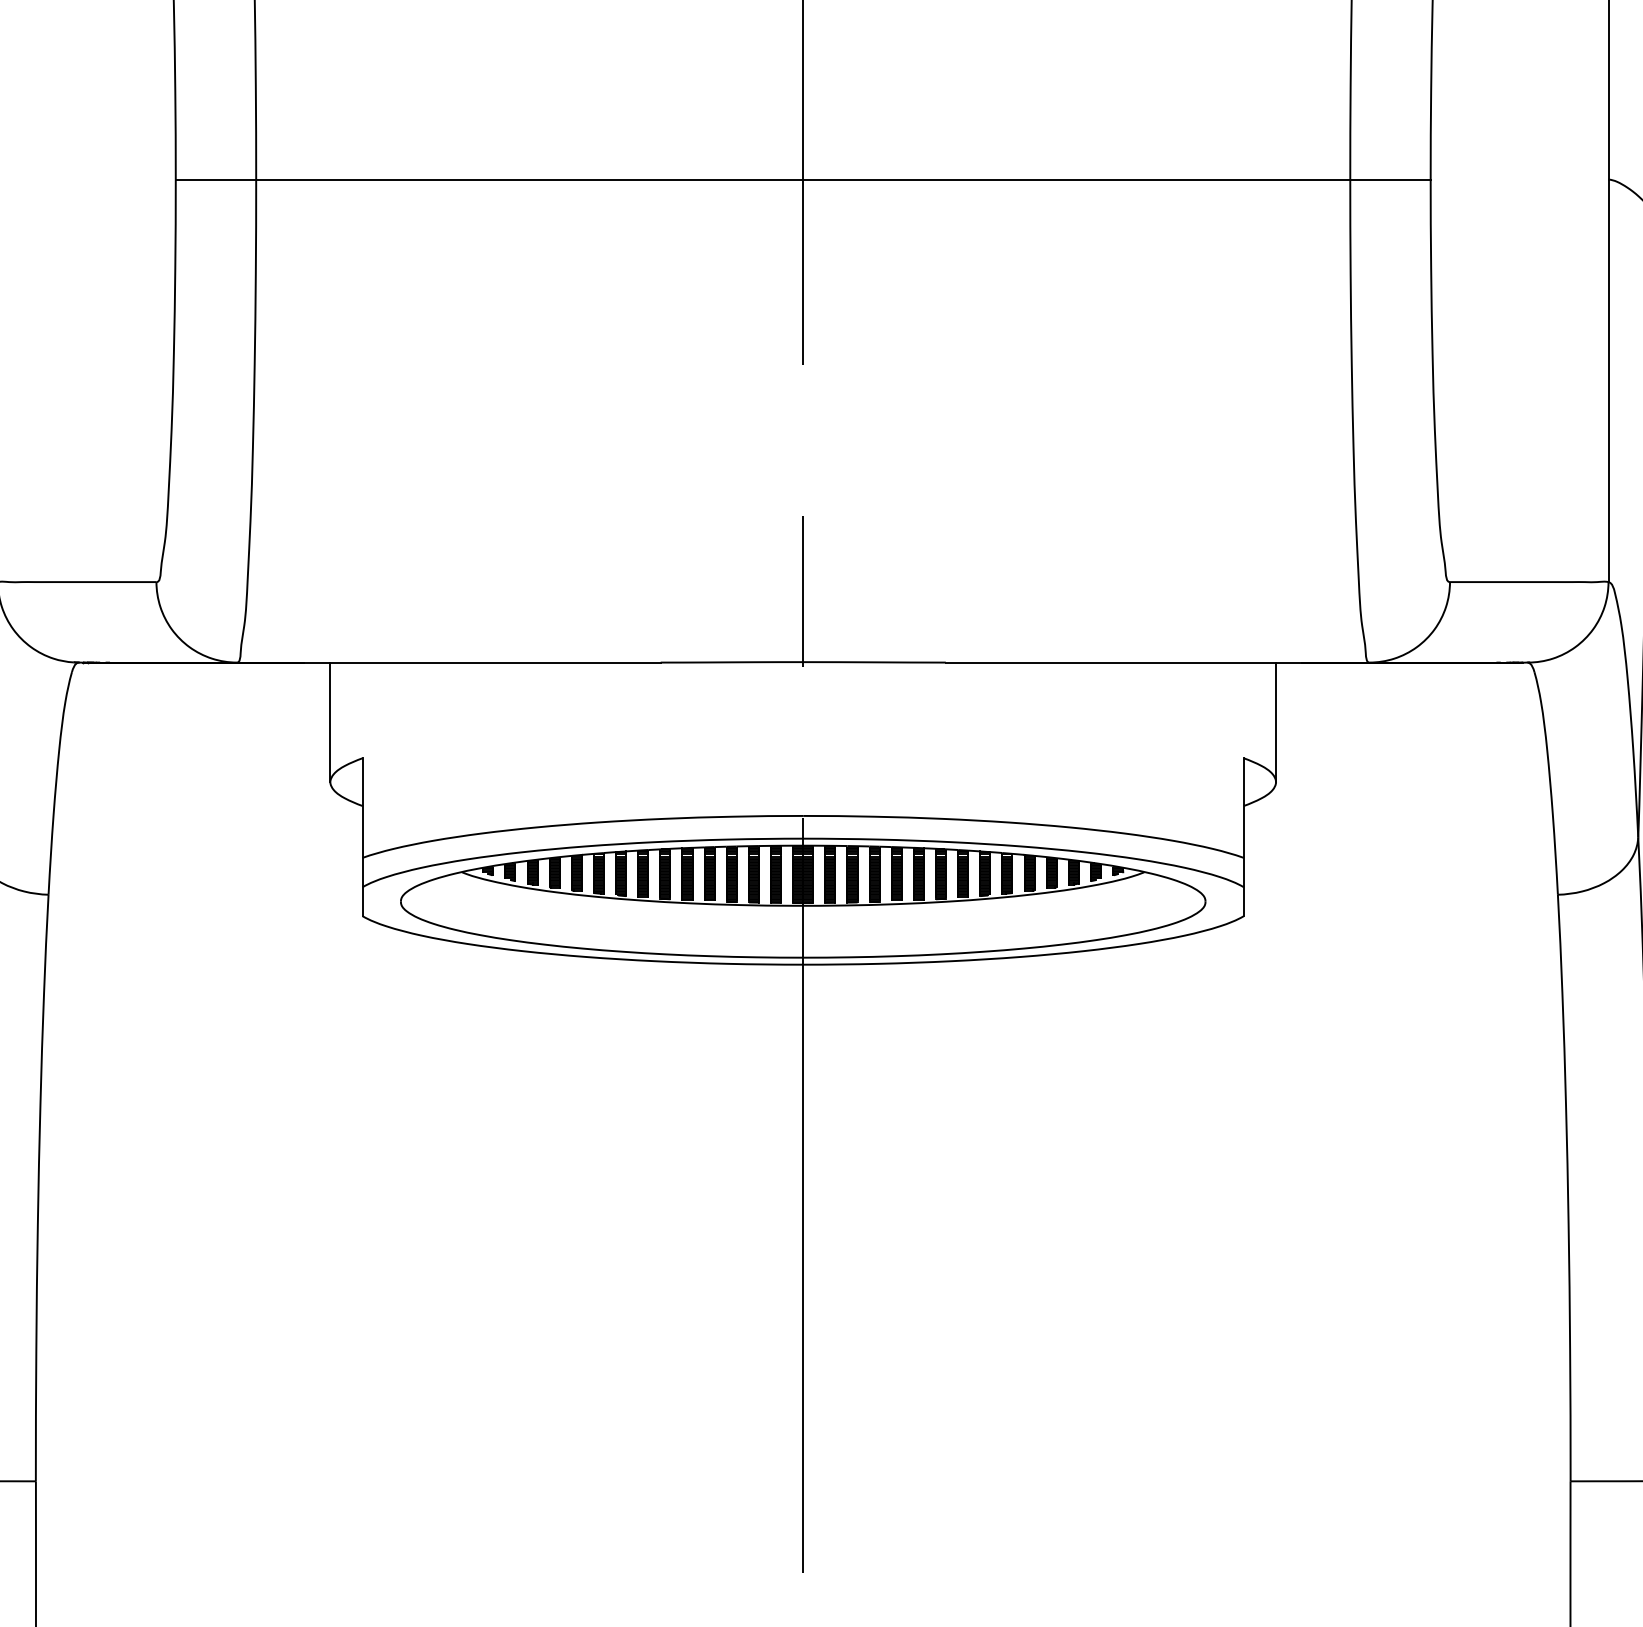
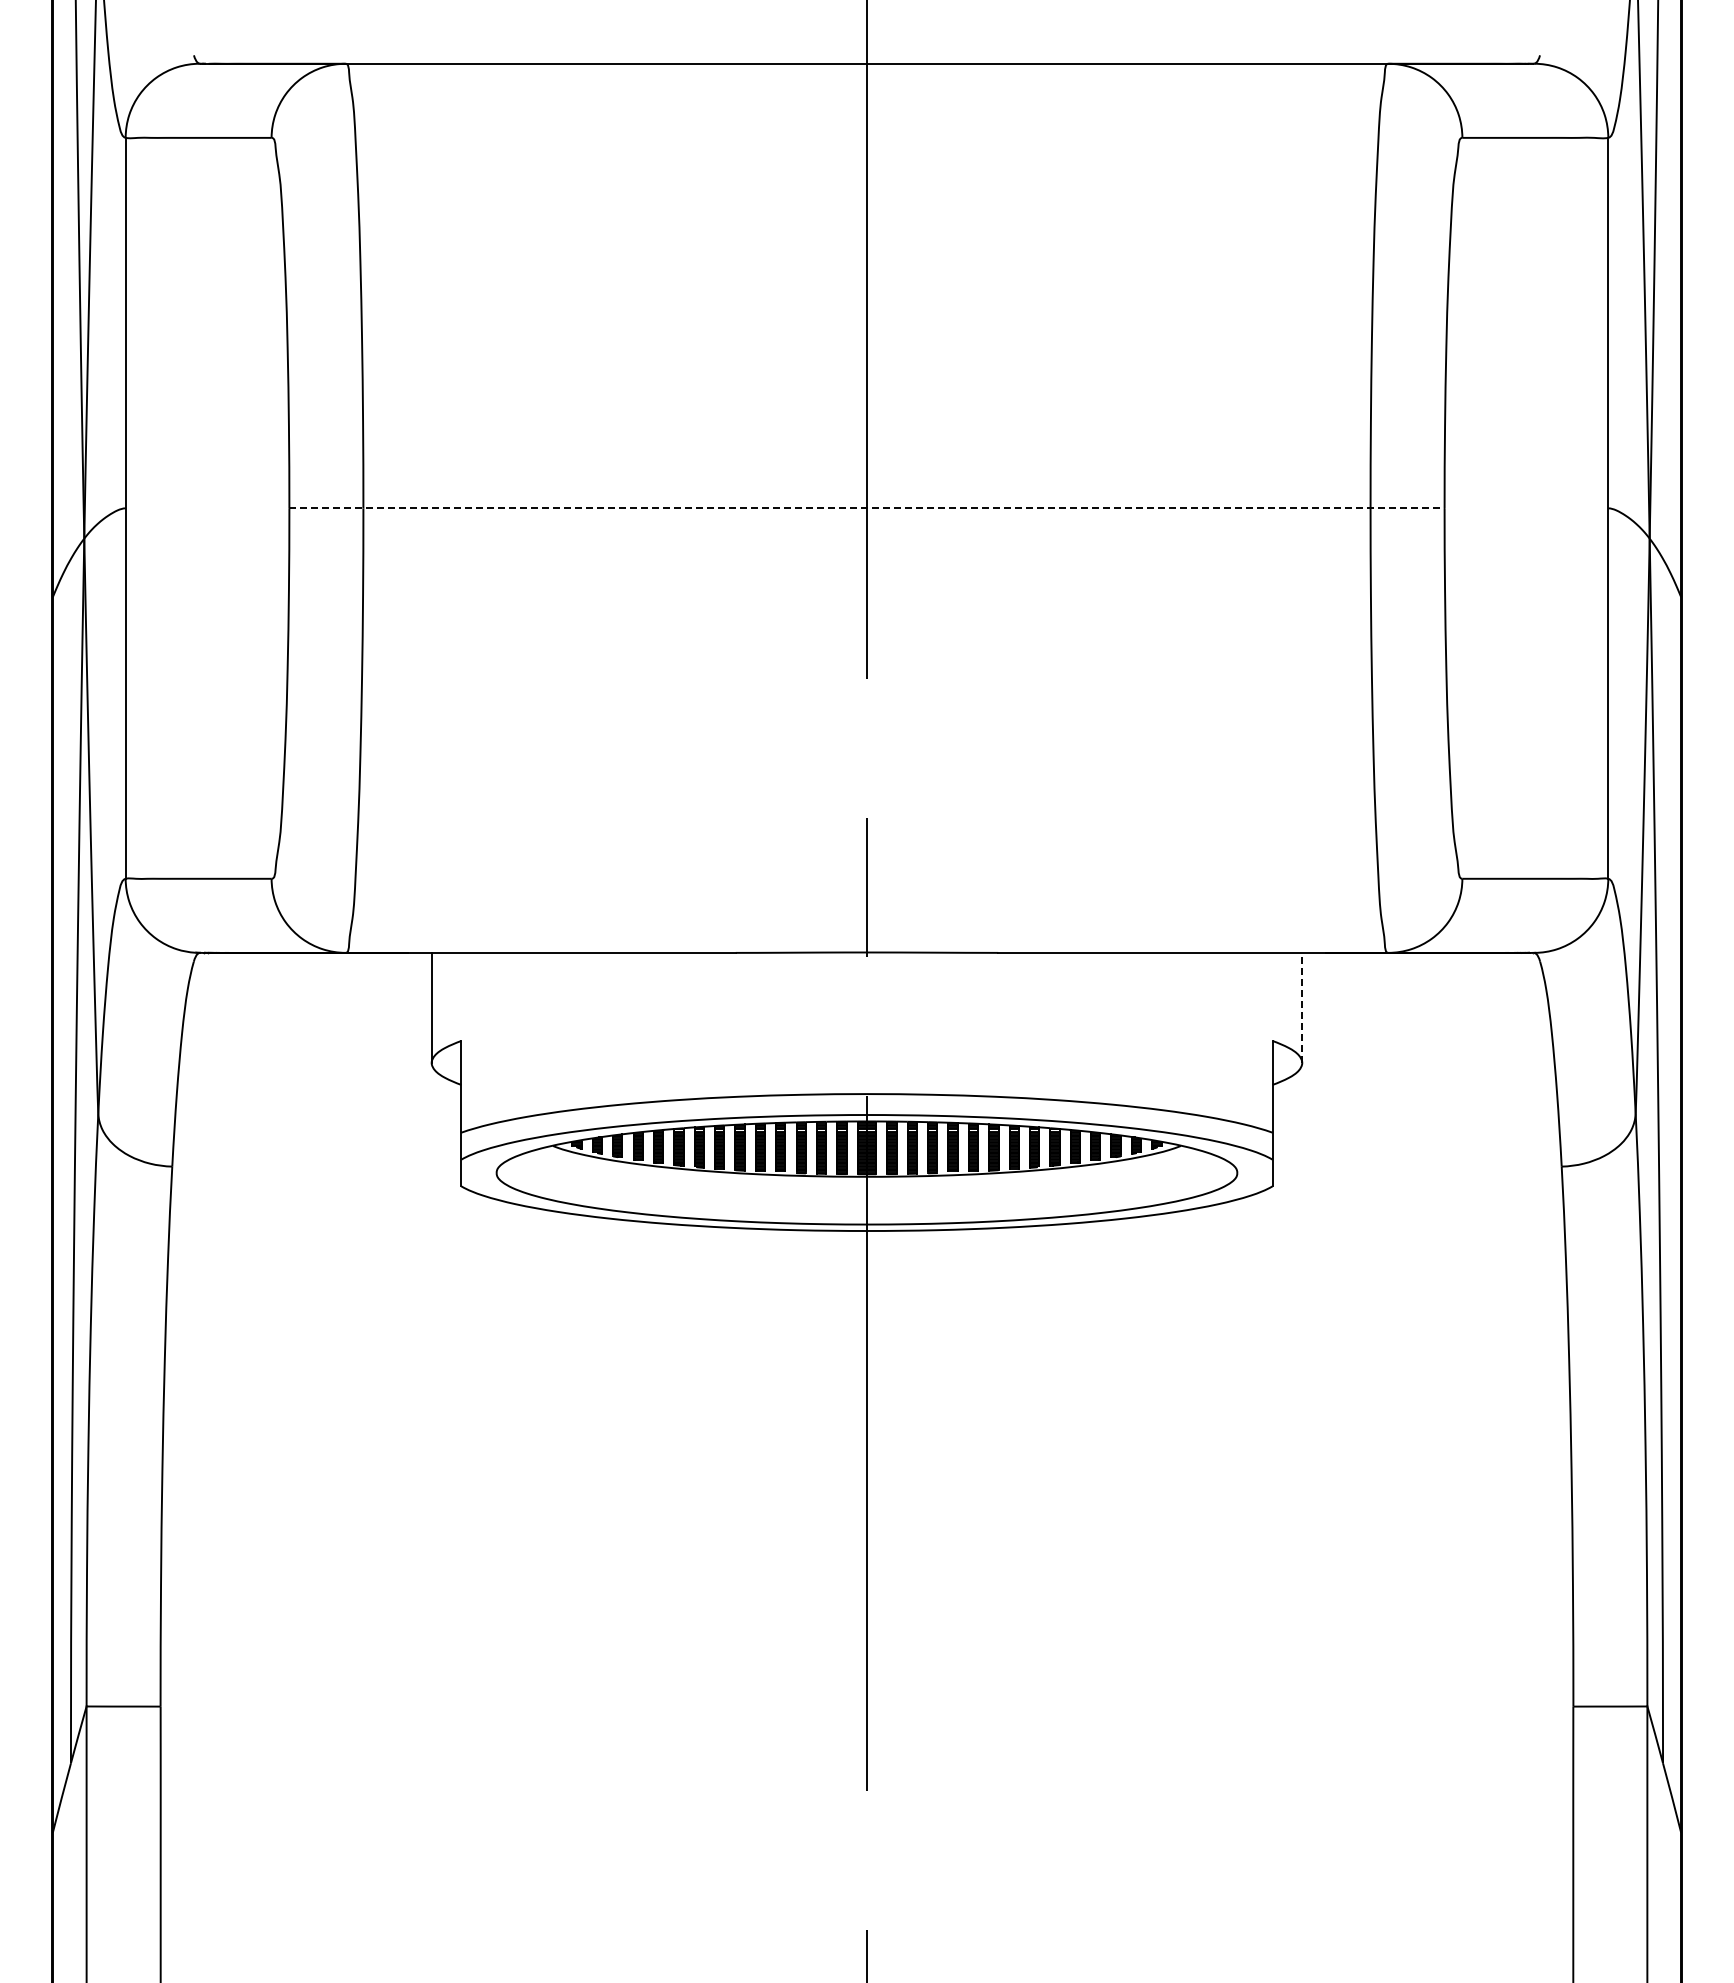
line: (802, 179) -> (866, 508), solid -> dashed
line: (1276, 721) -> (1302, 1007), solid -> dashed

